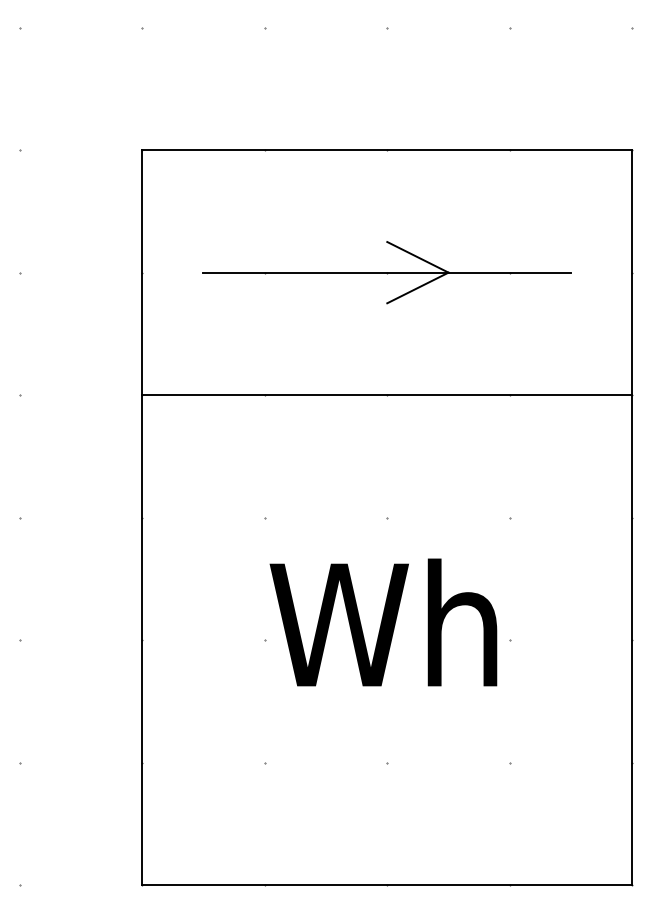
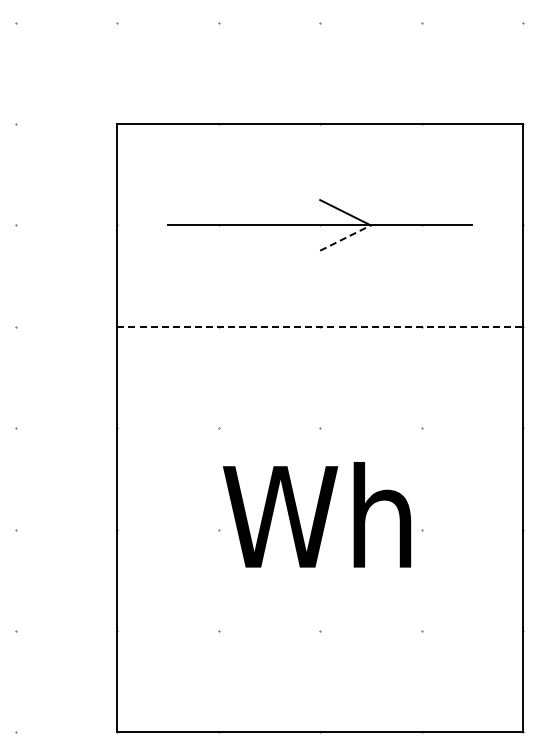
line: (417, 287) -> (345, 237), solid -> dashed
line: (387, 394) -> (320, 326), solid -> dashed

